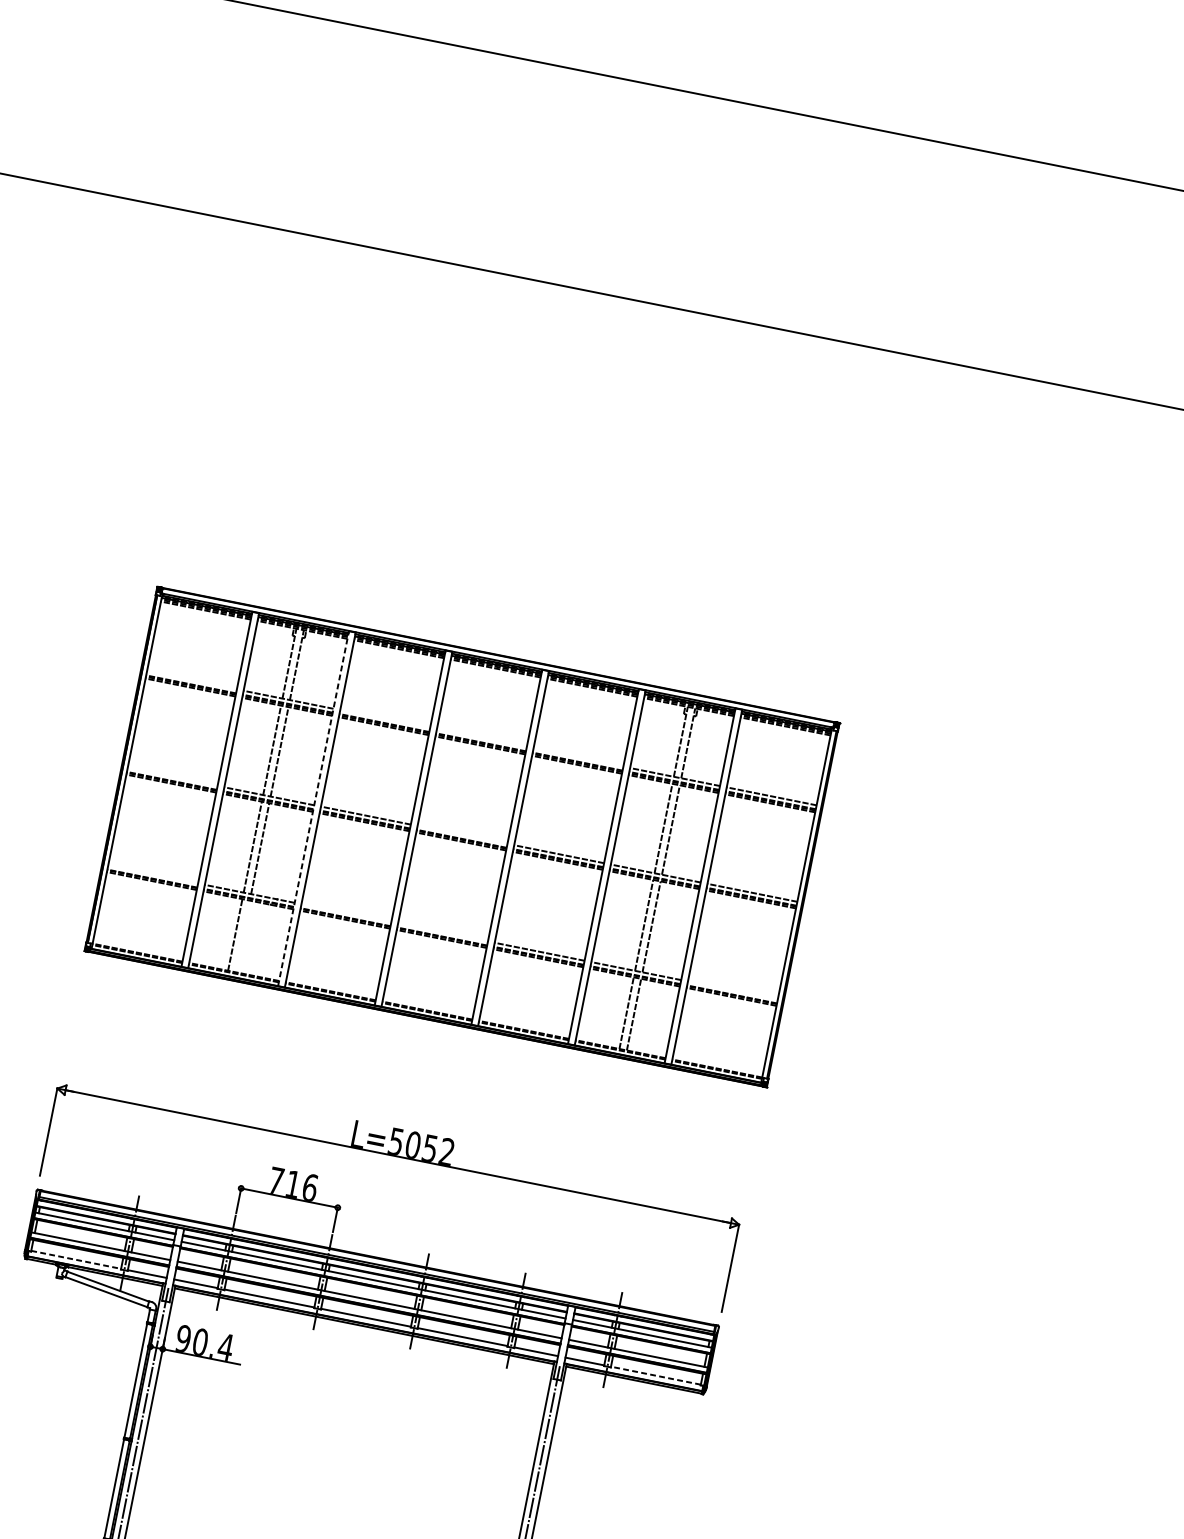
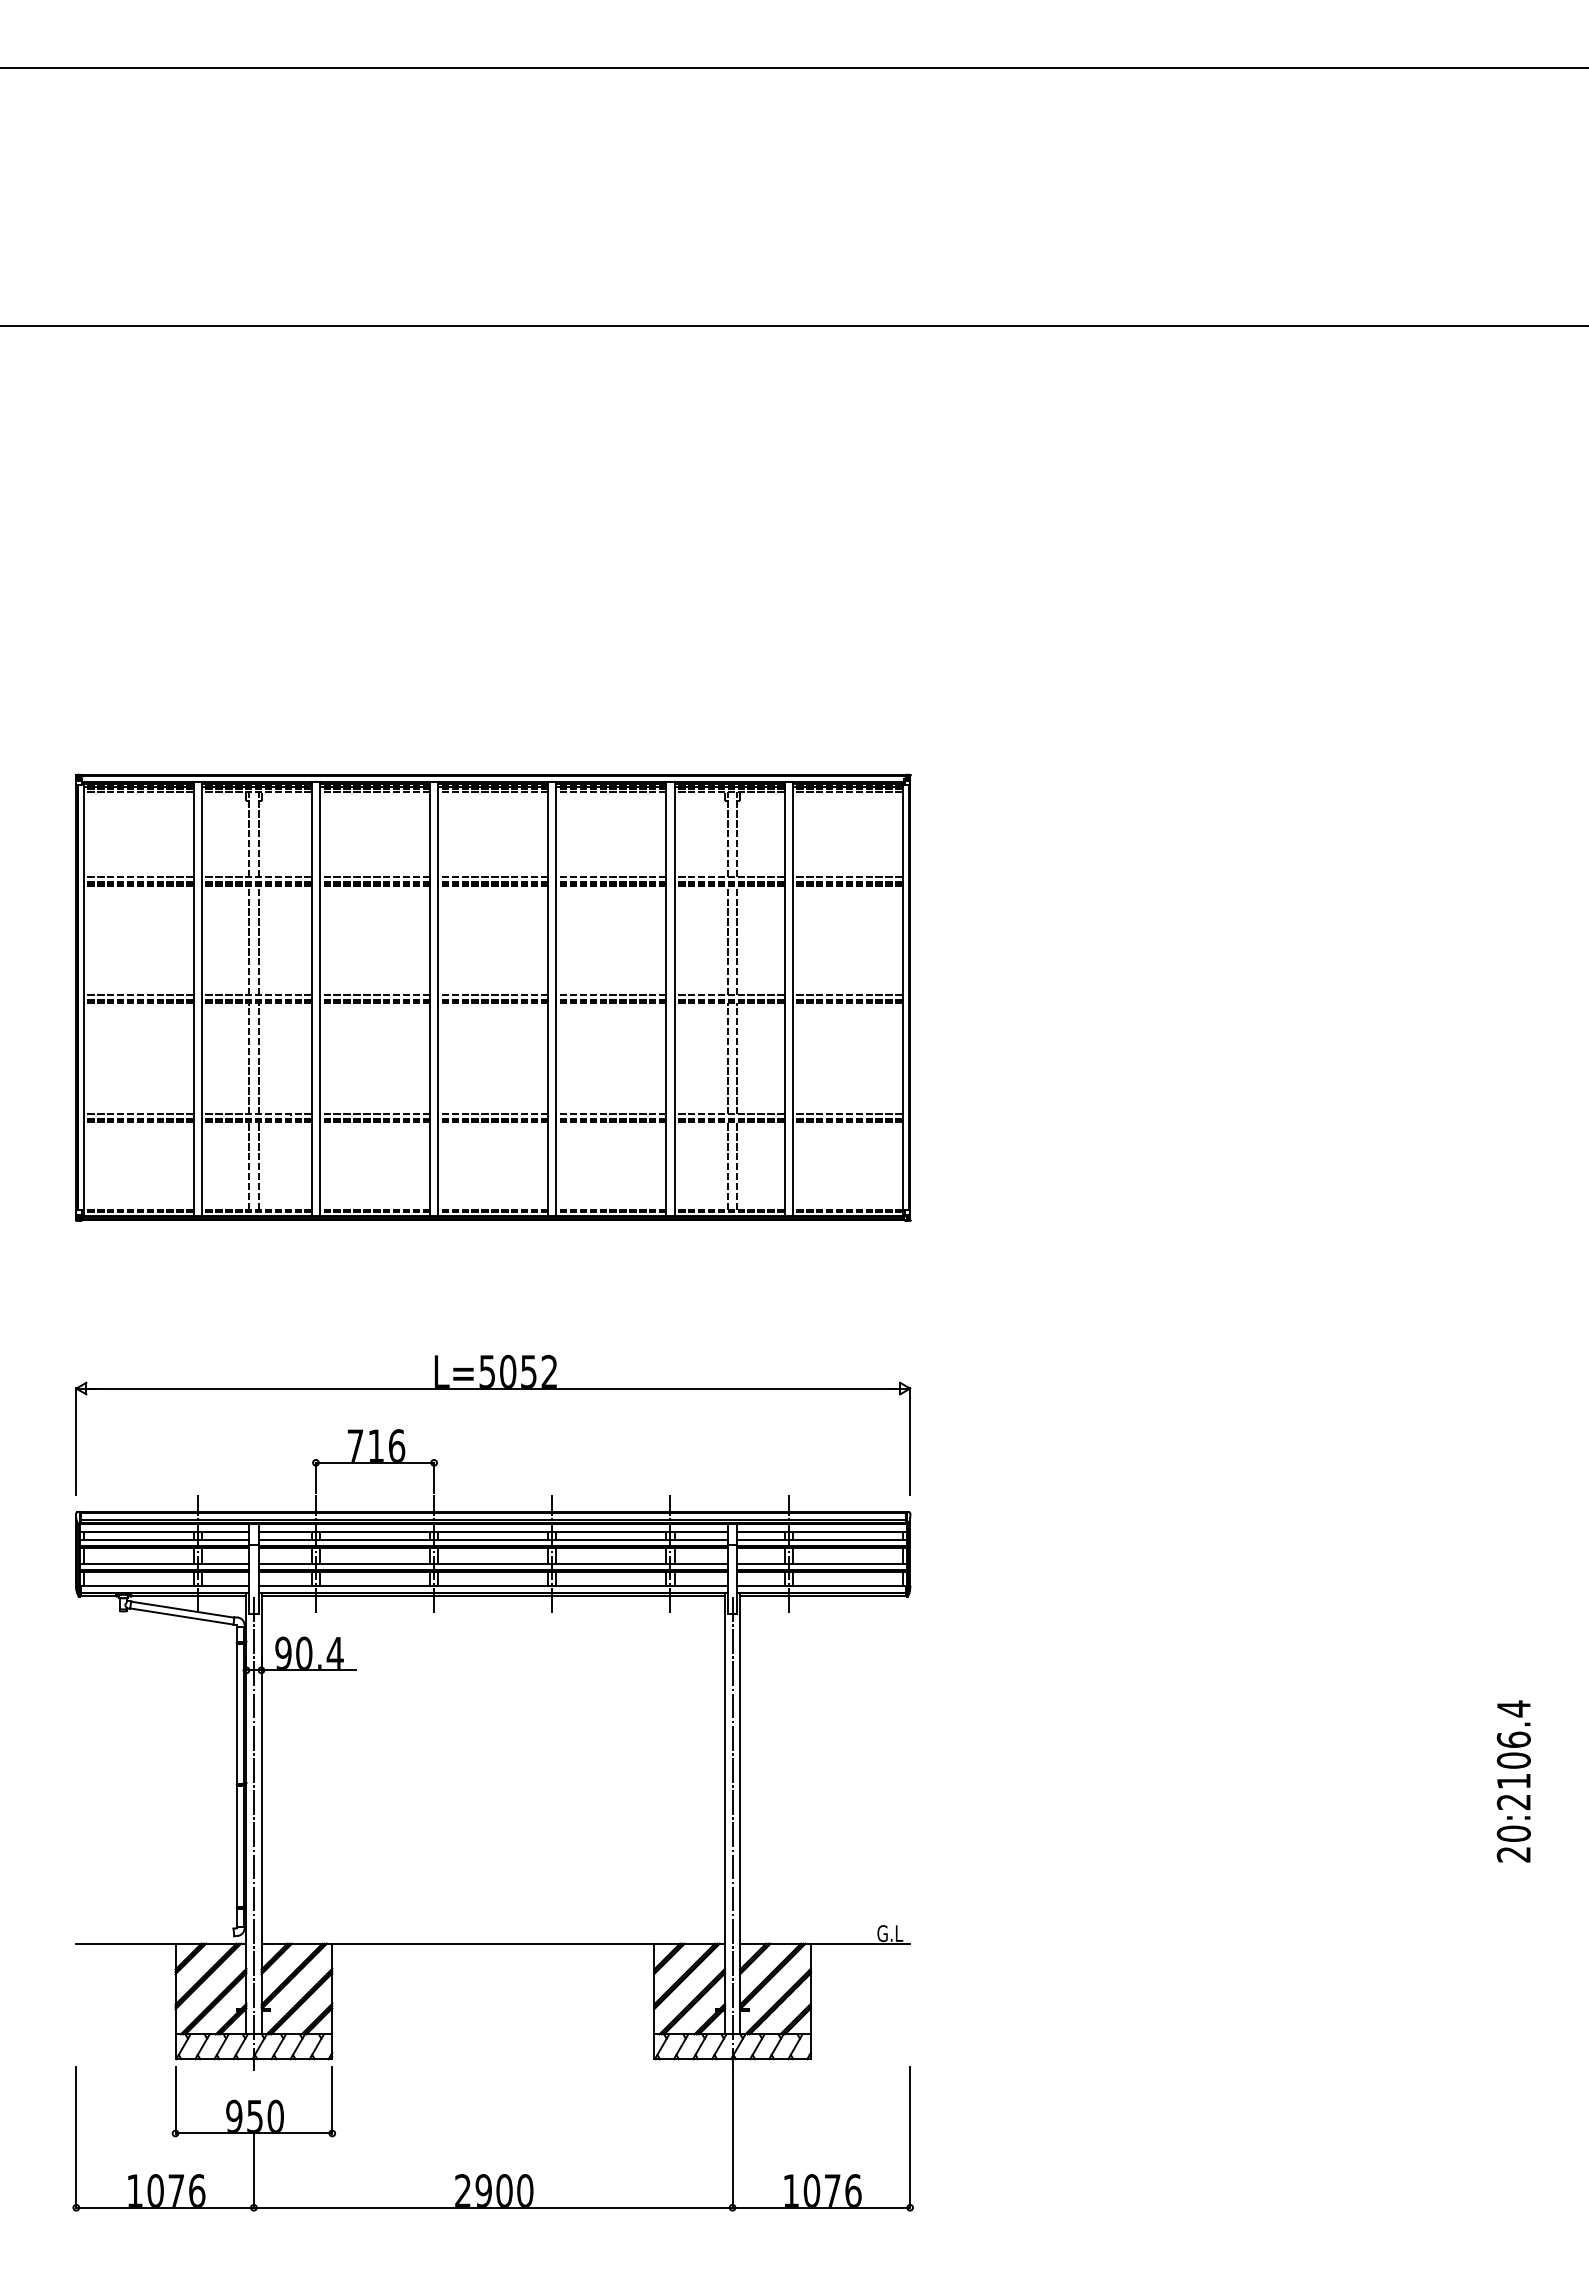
line: (191, 680) -> (138, 877), added
line: (385, 719) -> (375, 877), added
line: (481, 738) -> (493, 877), added
line: (578, 758) -> (611, 877), added
line: (172, 777) -> (138, 995), added
line: (313, 808) -> (311, 998), dashed -> solid
line: (462, 835) -> (493, 995), added
line: (153, 874) -> (138, 1114), added
line: (346, 913) -> (375, 1114), added
line: (443, 932) -> (493, 1114), added
line: (242, 936) -> (258, 1166), added
line: (732, 990) -> (847, 1114), added
line: (76, 1259) -> (138, 1585), dashed -> solid
line: (655, 1375) -> (847, 1585), dashed -> solid

